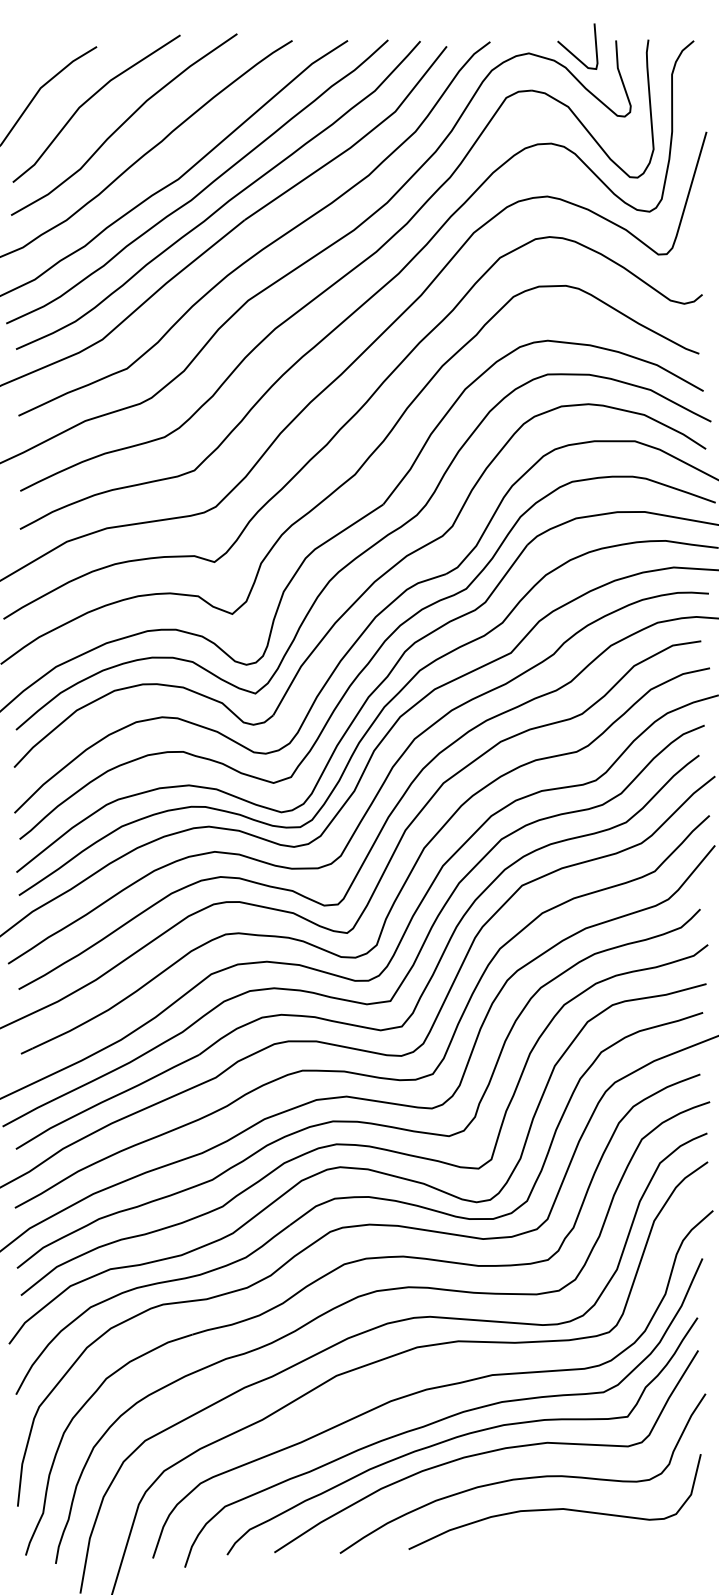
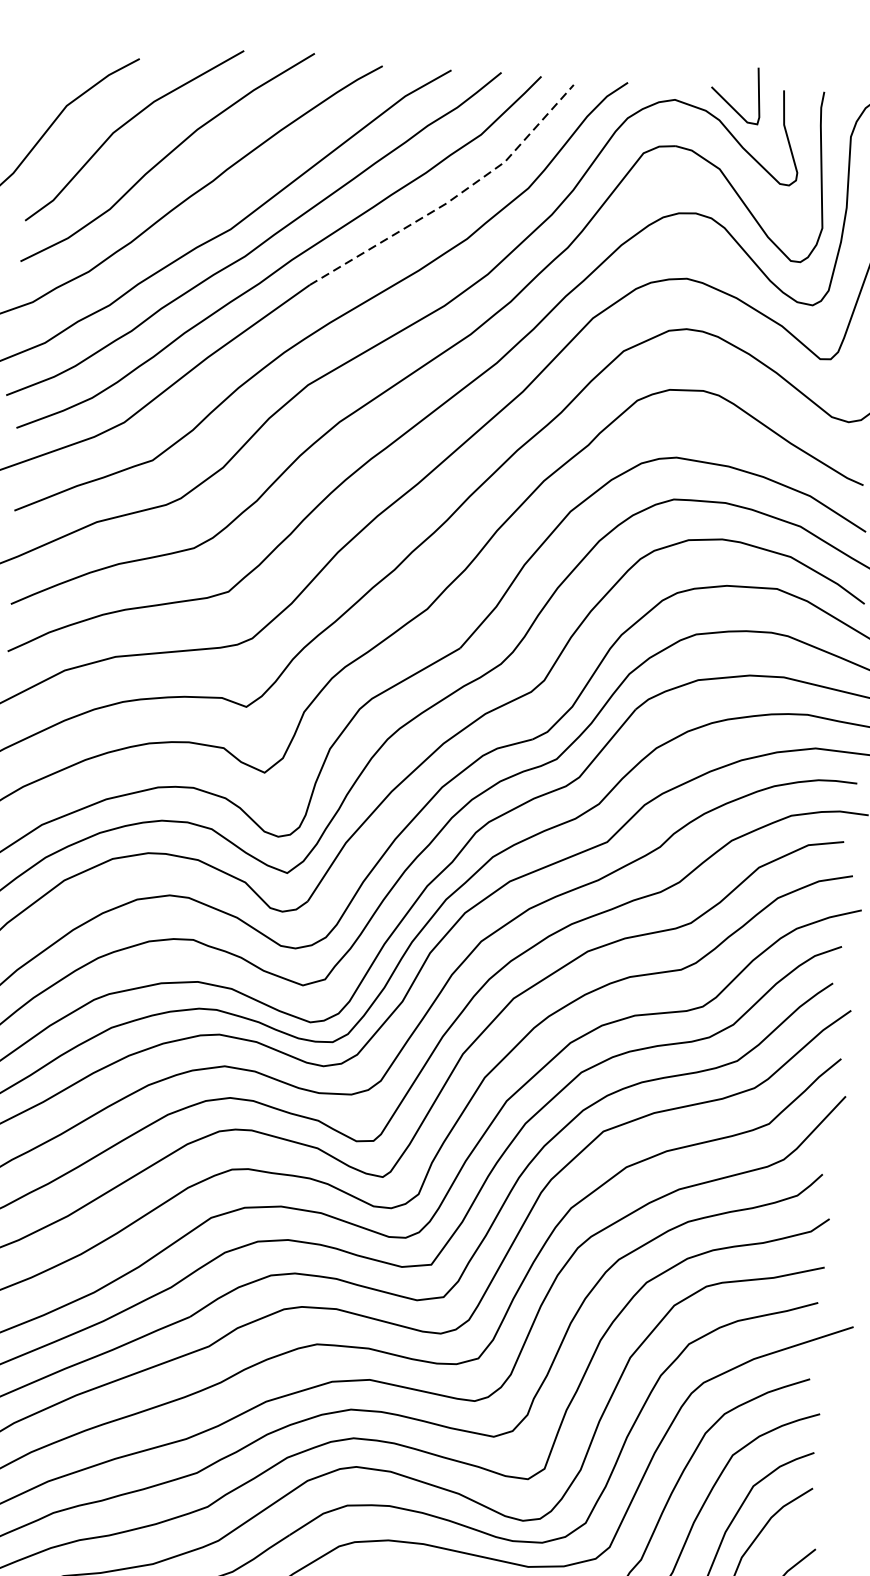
line: (355, 143) -> (453, 198), solid -> dashed

